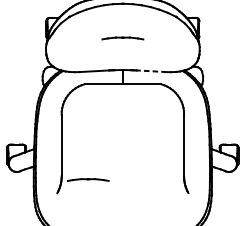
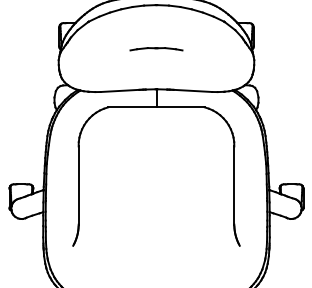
line: (151, 70) -> (192, 90), dashed -> solid
part: (88, 180) -> (112, 229), removed

